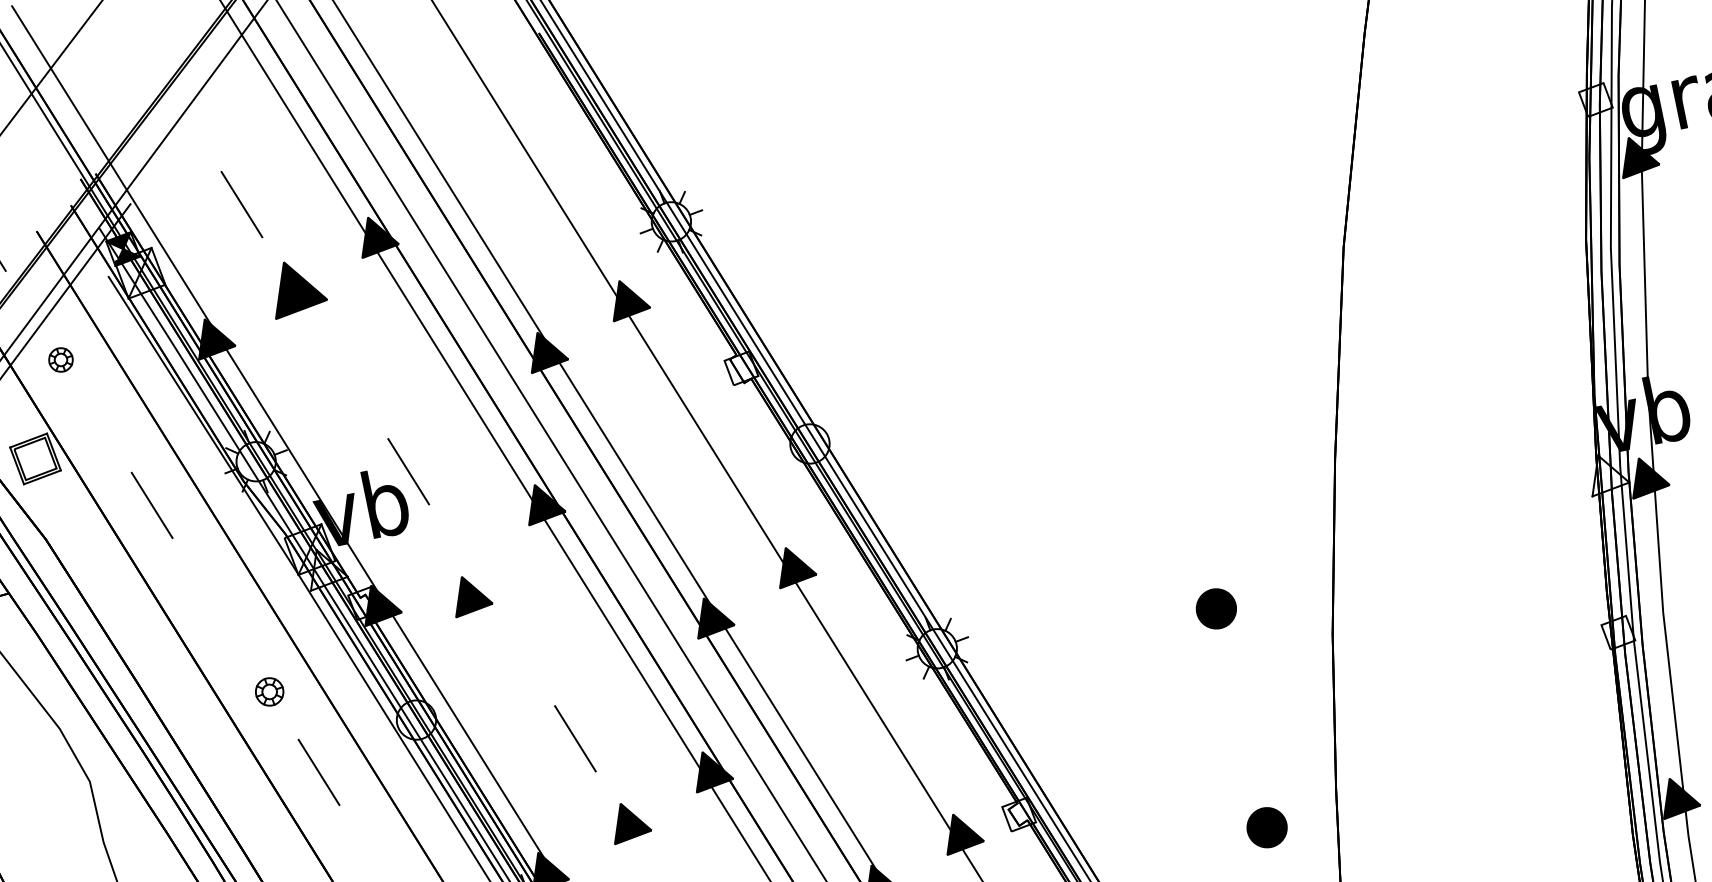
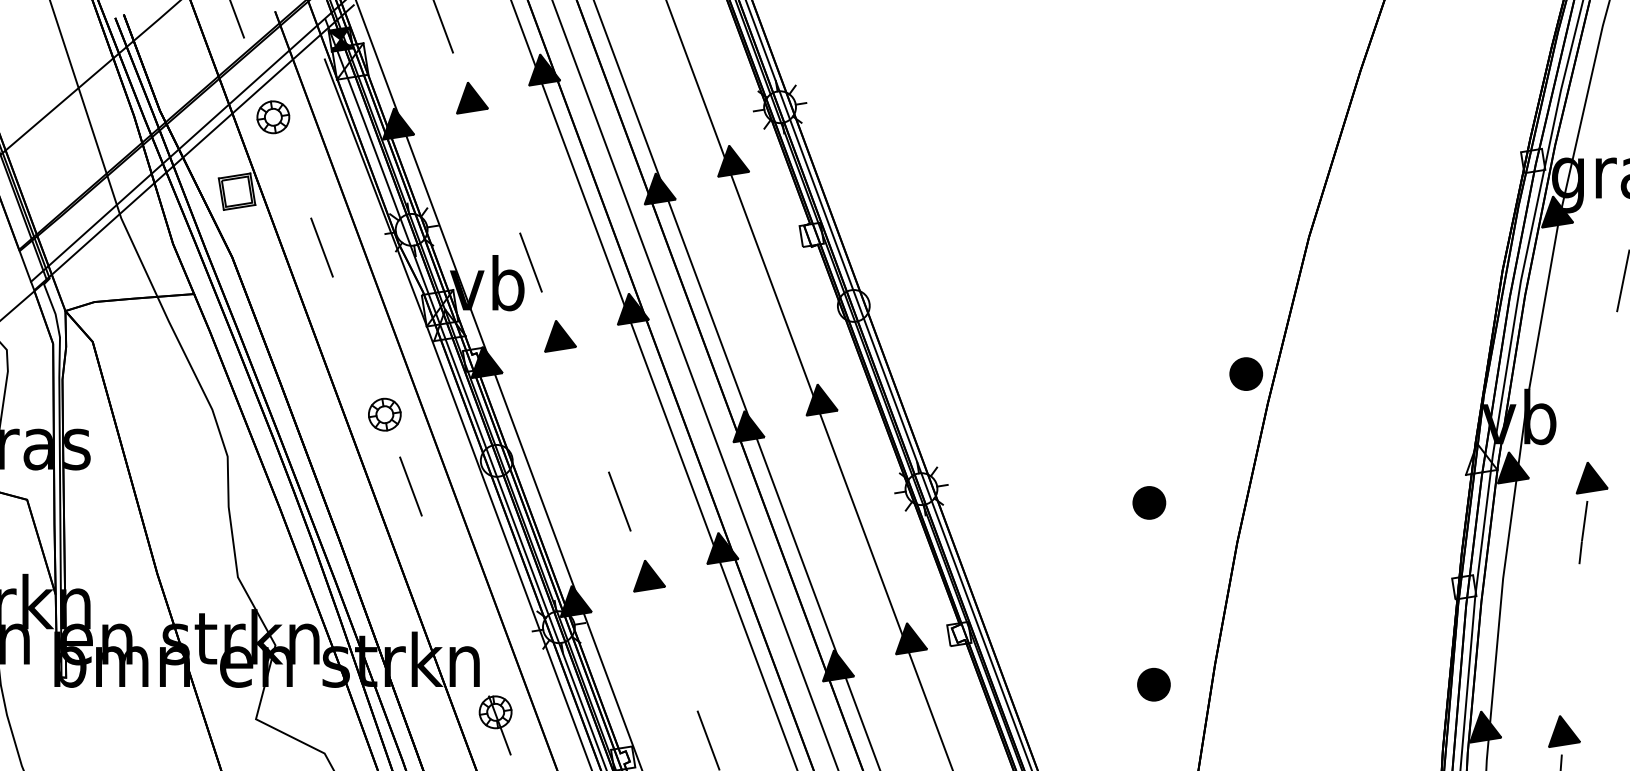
part: (296, 286) -> (472, 97), size x0.71
part: (61, 360) -> (273, 117), size x1.67
part: (1301, 428) -> (1246, 373), added
part: (471, 594) -> (560, 336), moved
part: (269, 691) -> (384, 414), size x1.43

